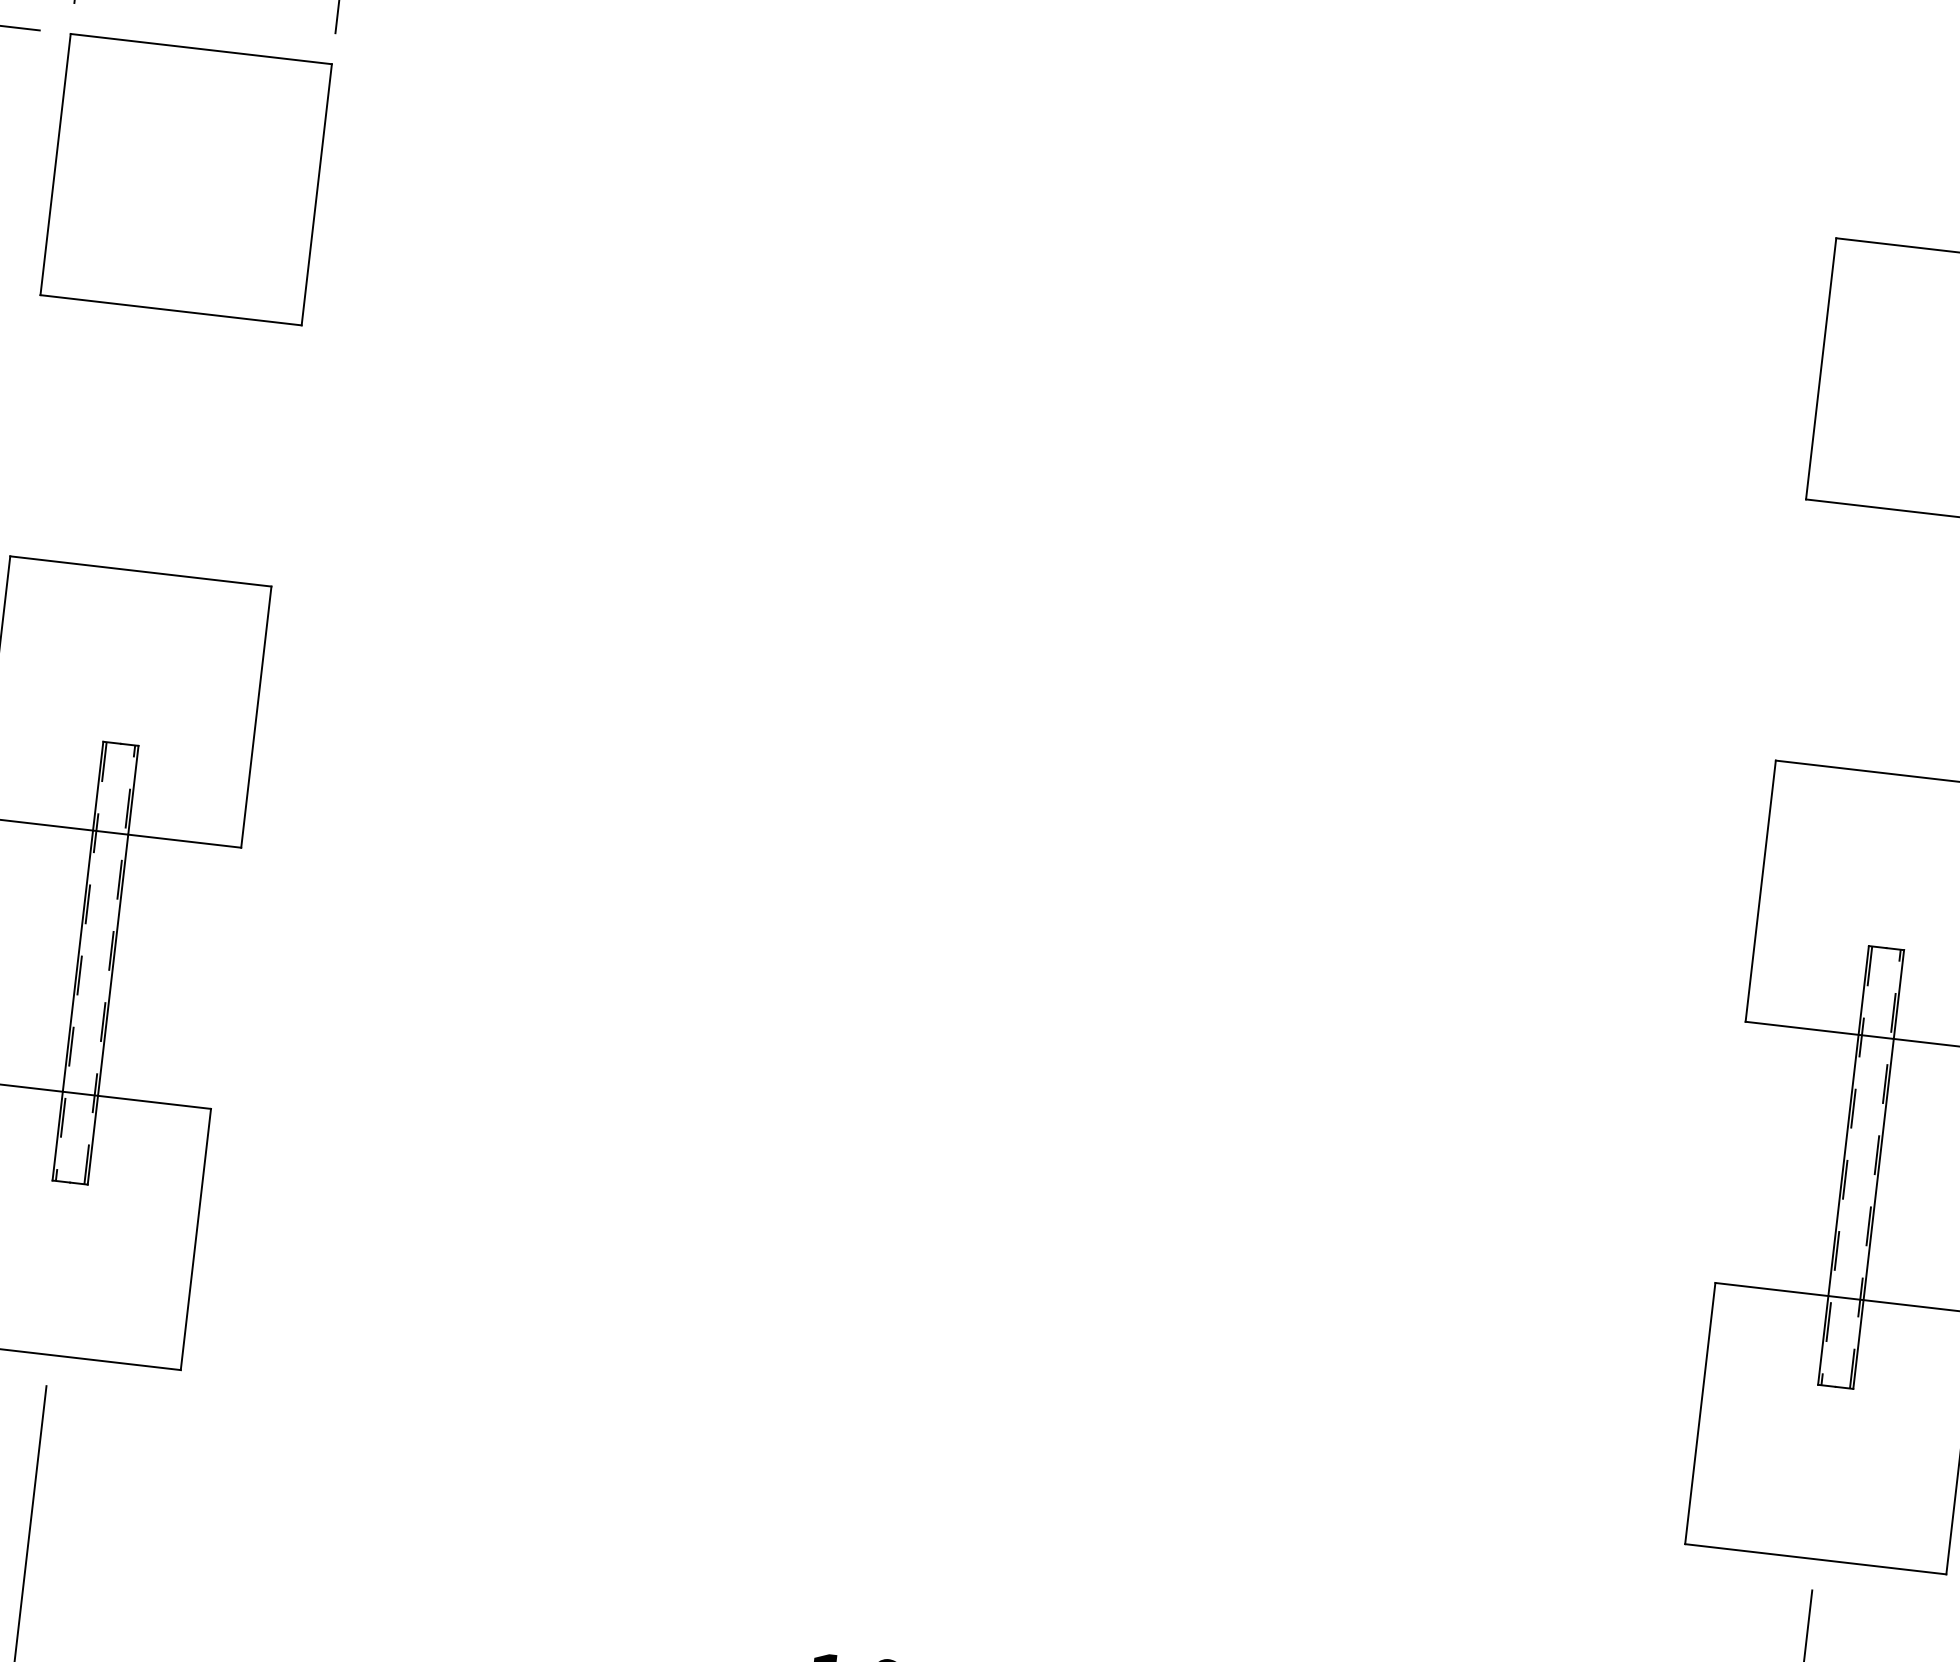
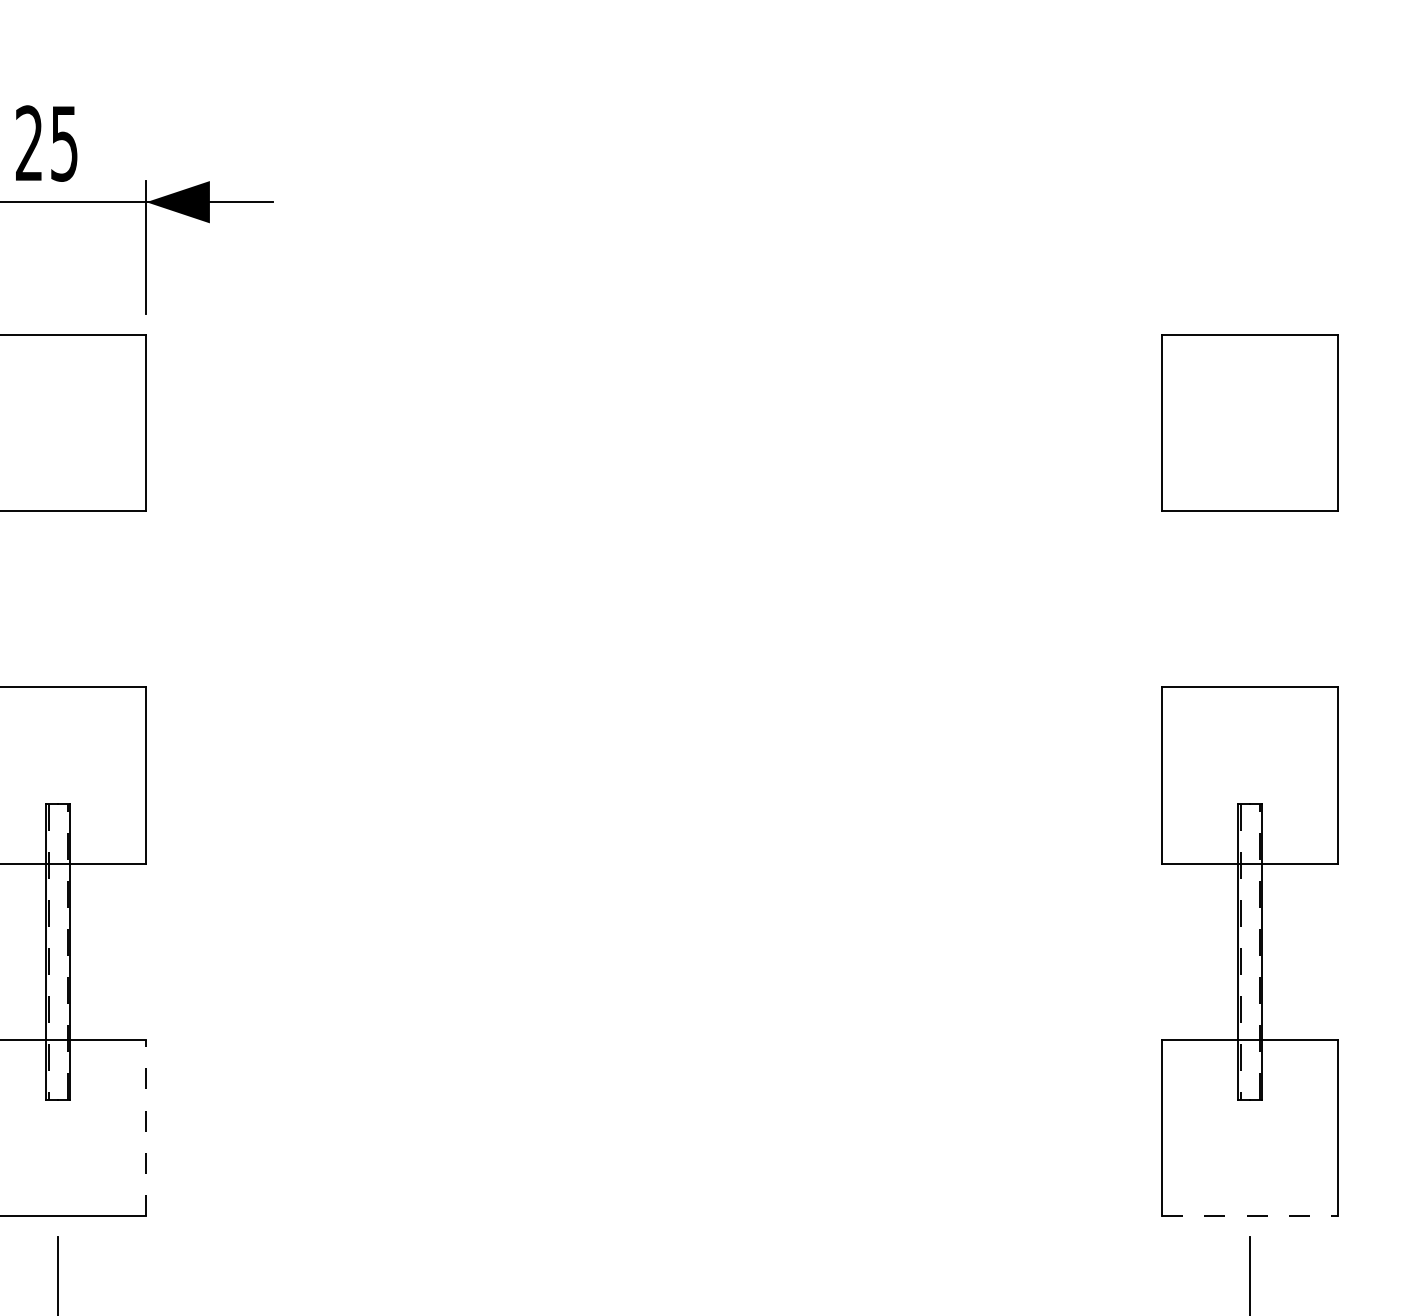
line: (196, 1238) -> (146, 1127), solid -> dashed
line: (1816, 1559) -> (1250, 1216), solid -> dashed

